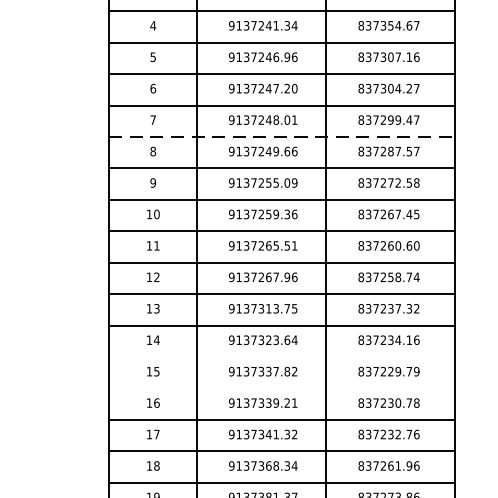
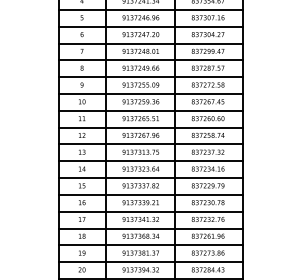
line: (283, 137) -> (151, 60), dashed -> solid
line: (281, 357) -> (150, 178), added
line: (281, 387) -> (150, 194), added

